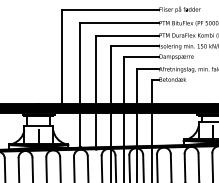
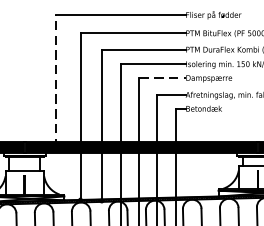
line: (142, 56) -> (163, 77), solid -> dashed
line: (62, 59) -> (56, 81), solid -> dashed

